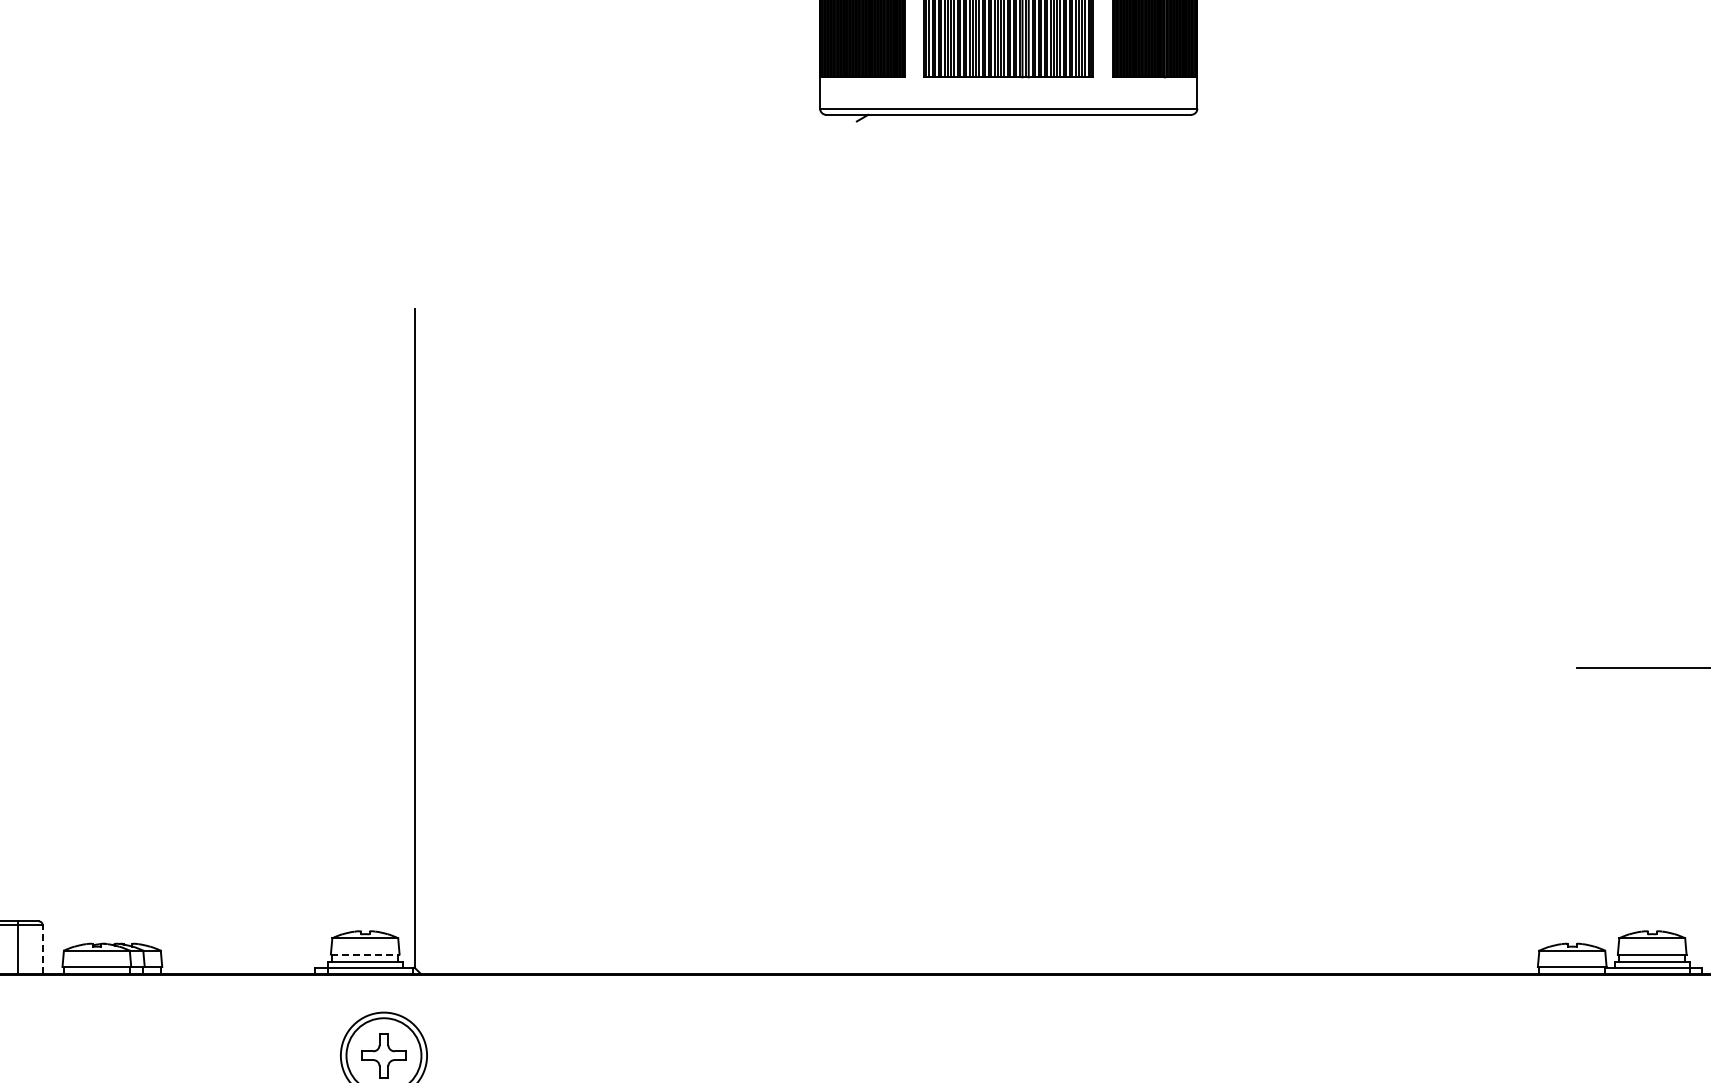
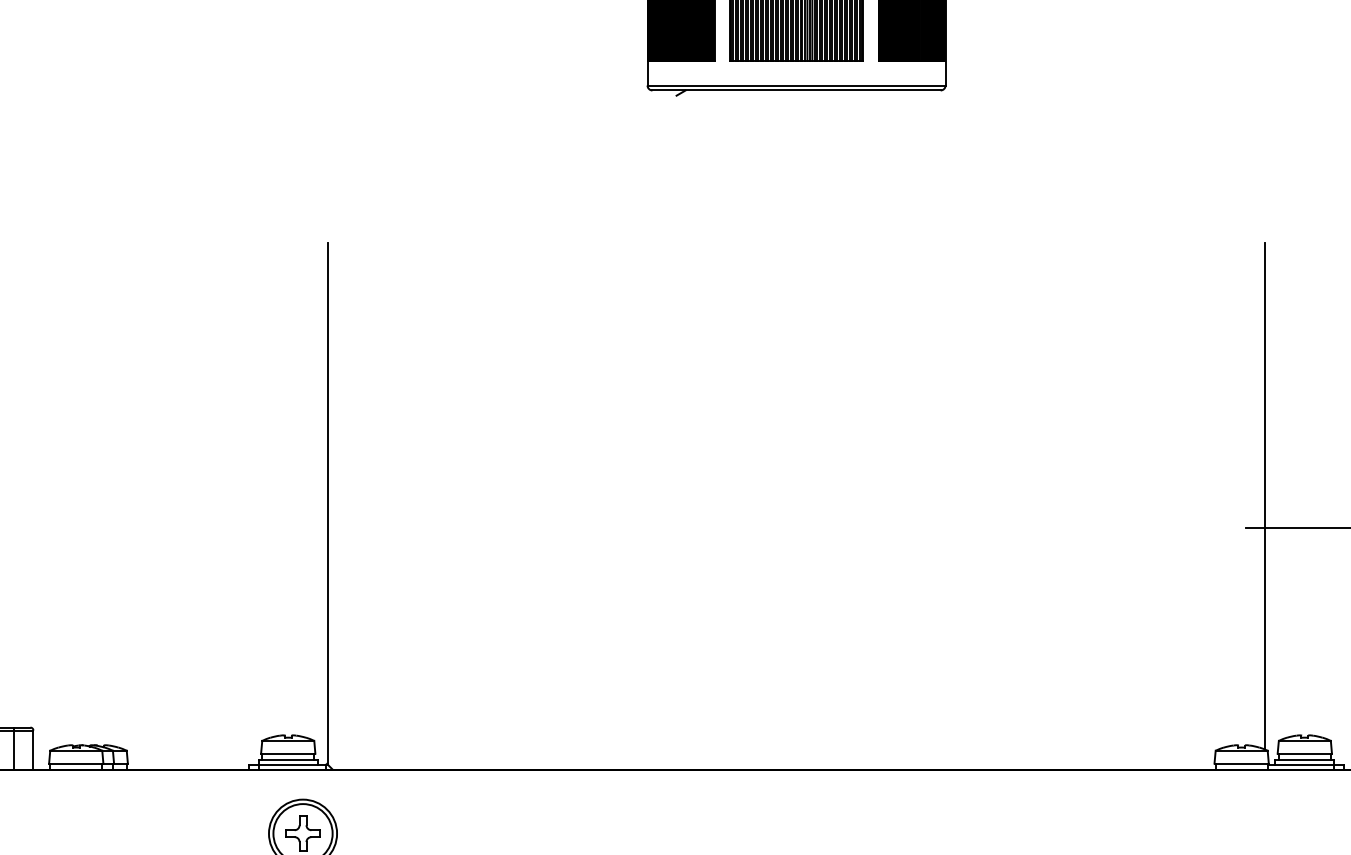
line: (1602, 628) -> (1265, 496), added
line: (42, 949) -> (33, 749), dashed -> solid
line: (365, 954) -> (288, 753), dashed -> solid

